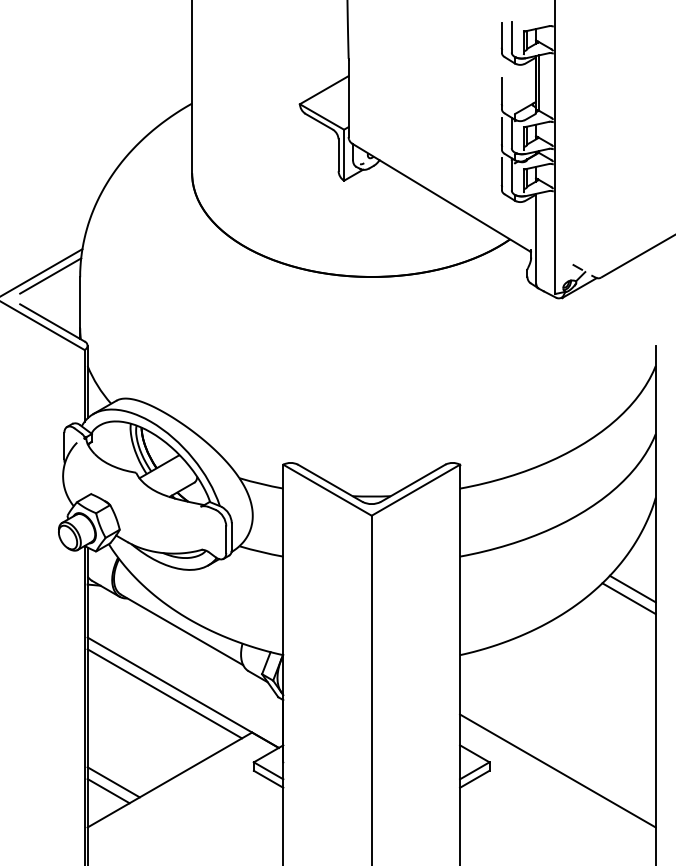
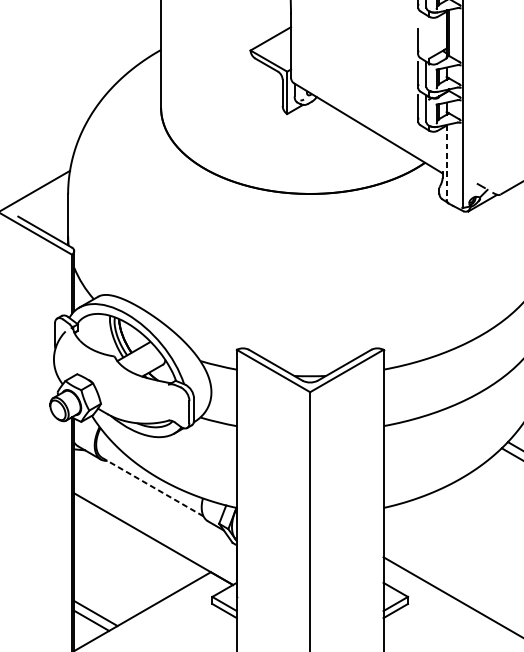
line: (536, 238) -> (447, 162), solid -> dashed
line: (50, 275) -> (43, 192), removed
line: (182, 629) -> (153, 486), solid -> dashed
line: (164, 693) -> (138, 539), removed

